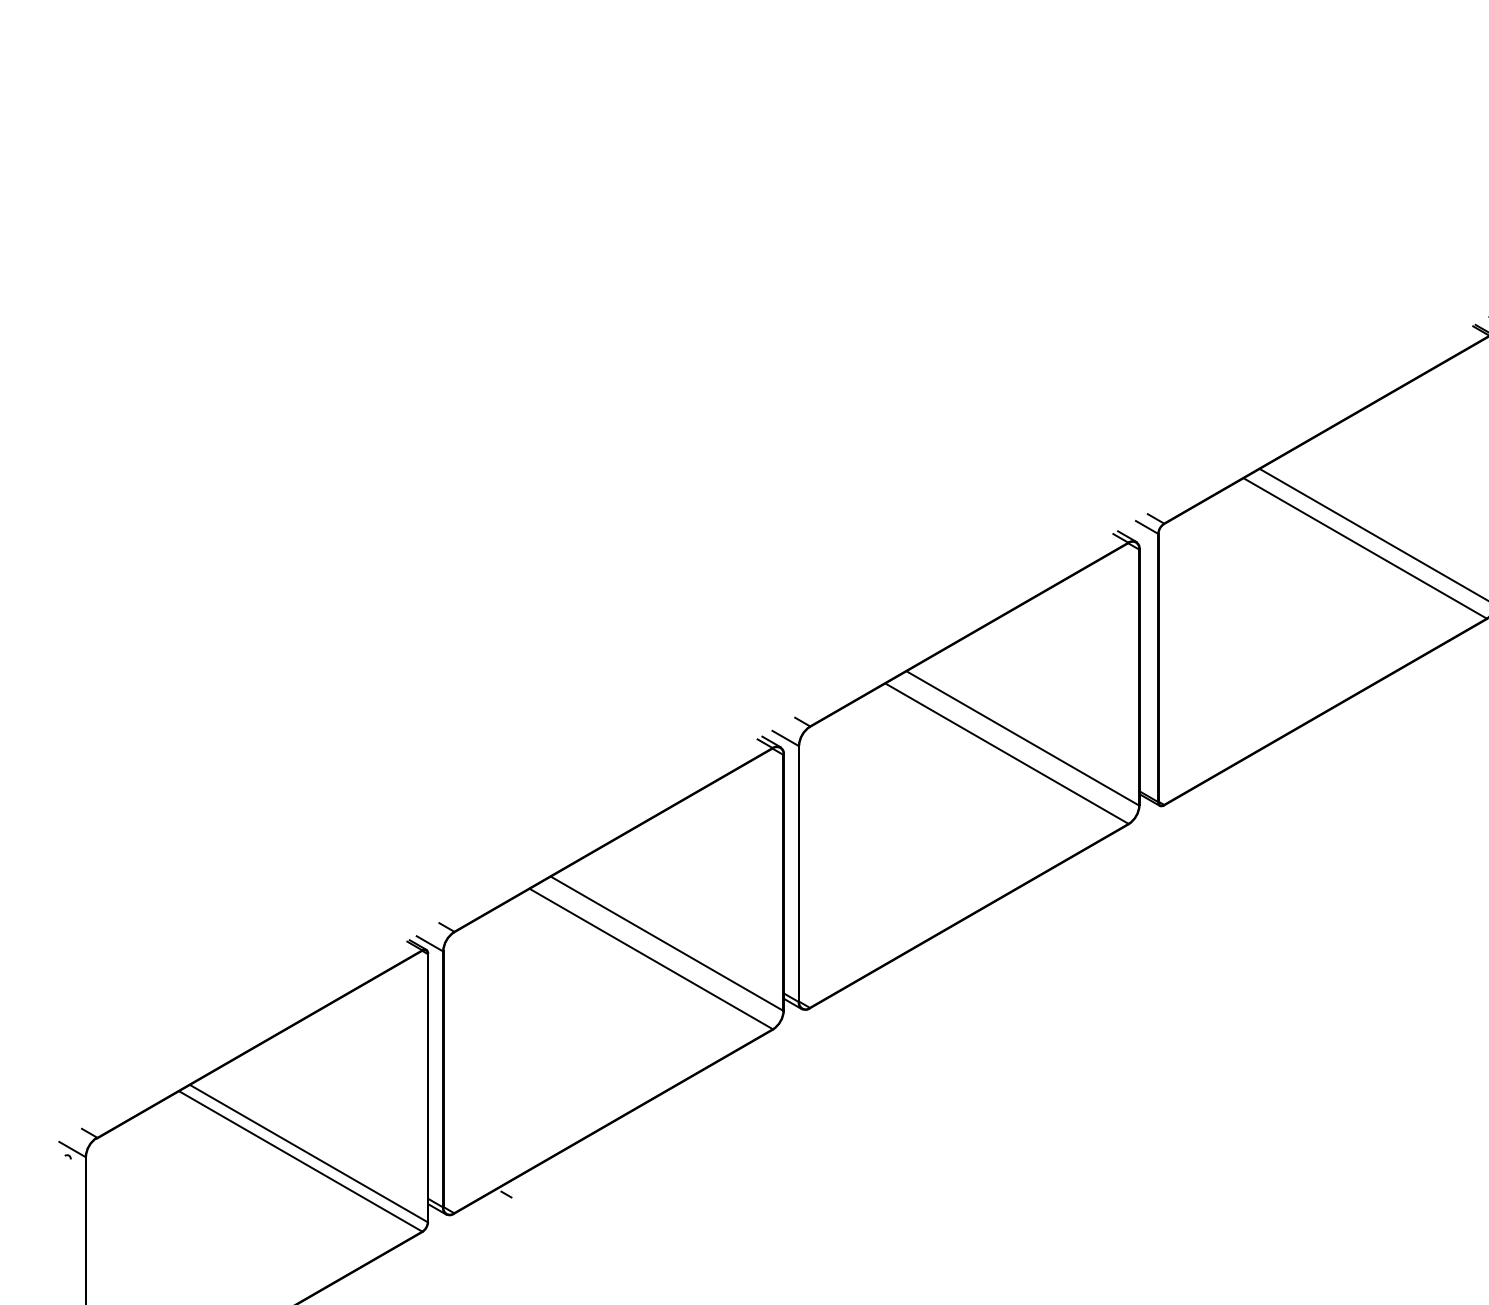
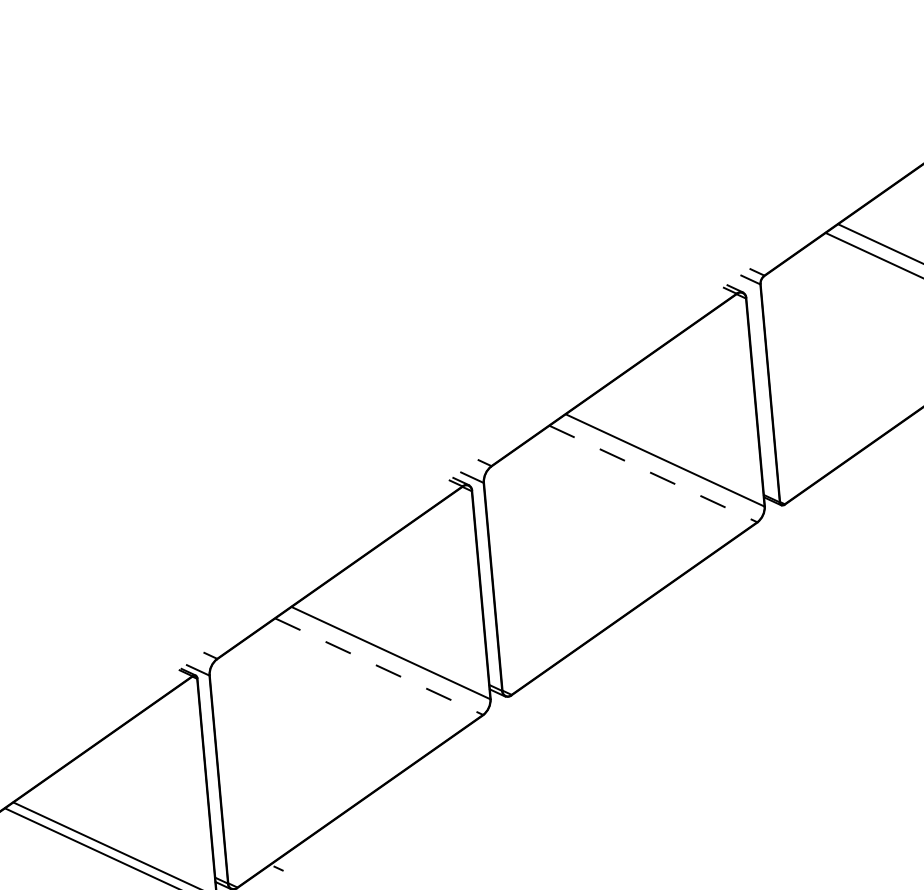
line: (1007, 753) -> (653, 473), solid -> dashed
line: (651, 959) -> (379, 667), solid -> dashed

